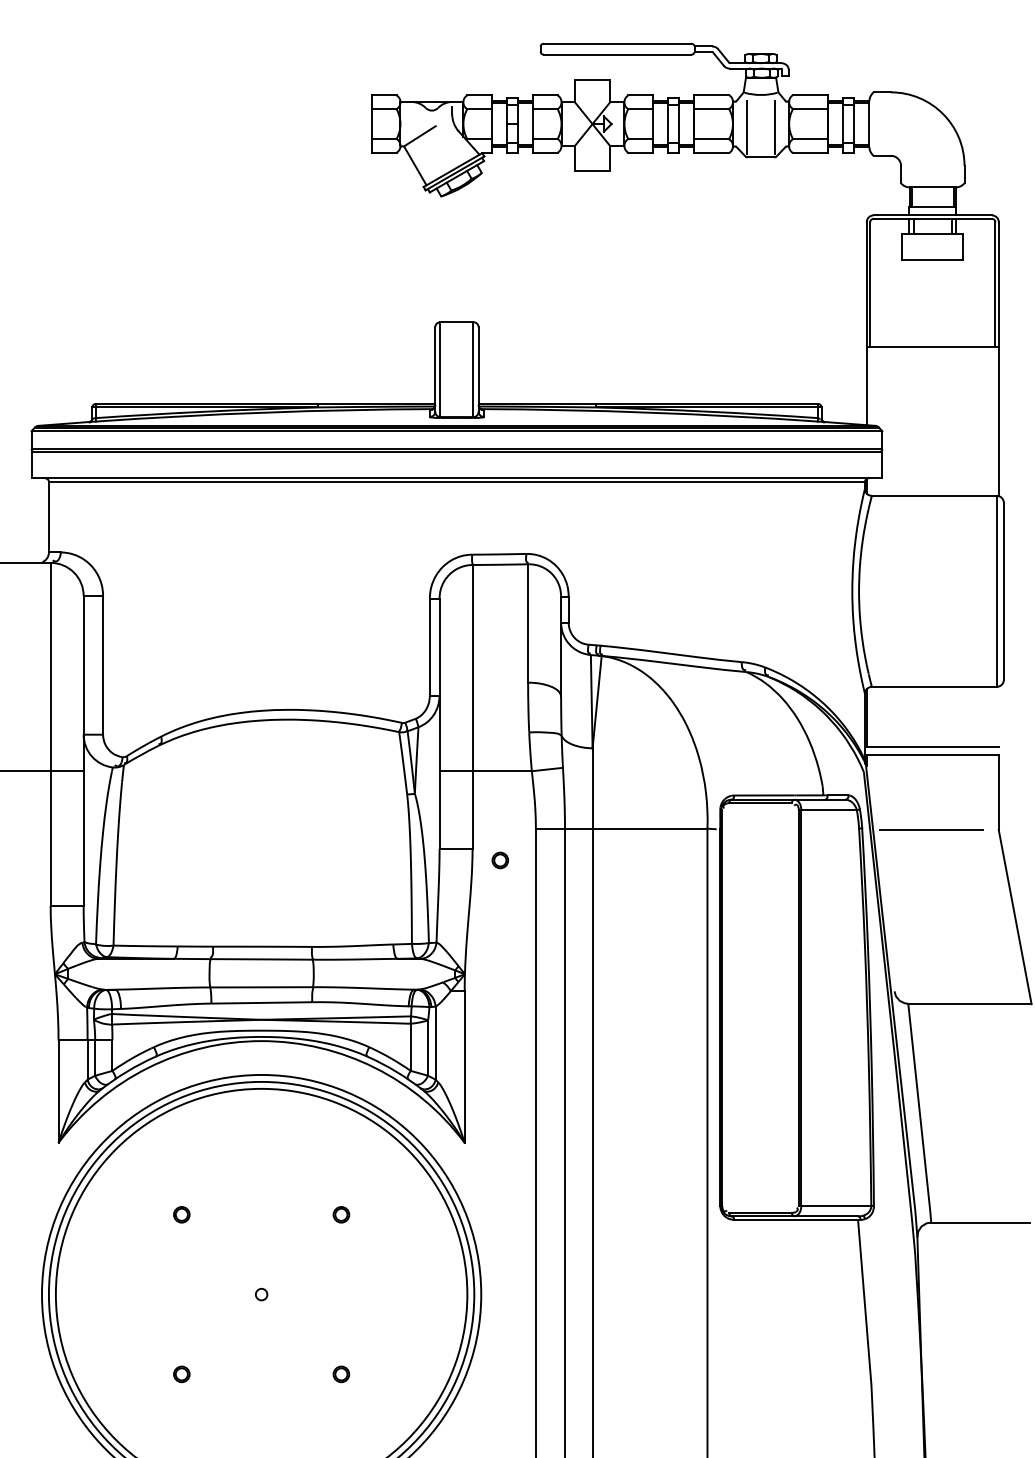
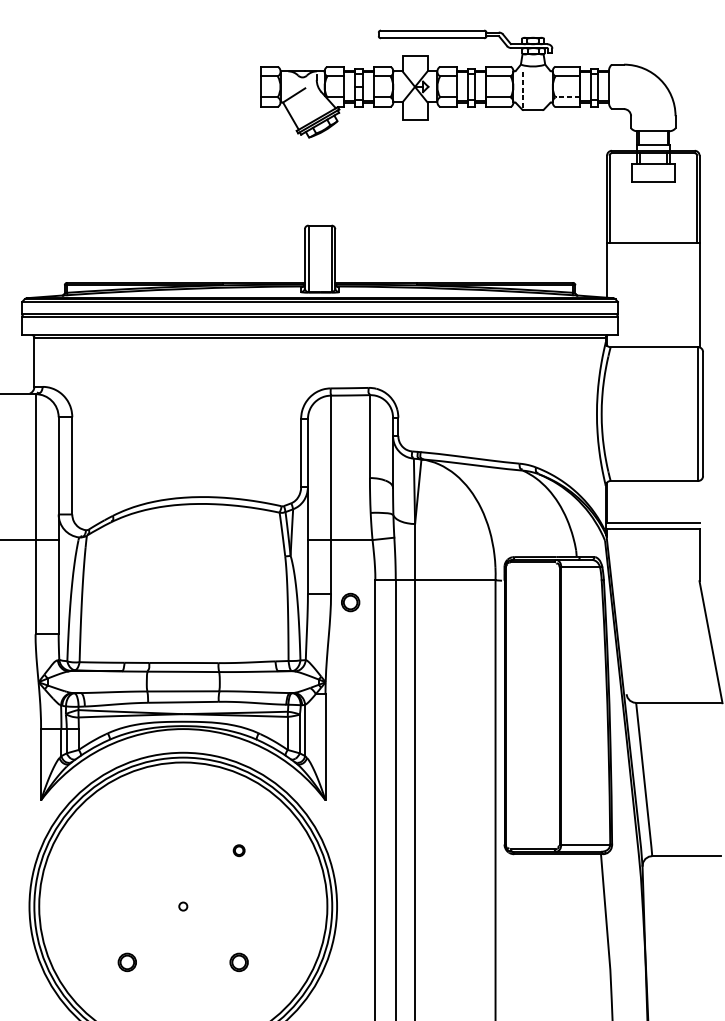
line: (746, 127) -> (522, 89), solid -> dashed
line: (775, 127) -> (543, 89), removed
line: (809, 139) -> (566, 97), solid -> dashed
line: (931, 829) -> (652, 580), removed
part: (499, 860) -> (349, 602), size x1.6
part: (181, 1214) -> (127, 850), removed
part: (181, 1374) -> (127, 962), size x1.6
part: (341, 1374) -> (239, 962), size x1.6

